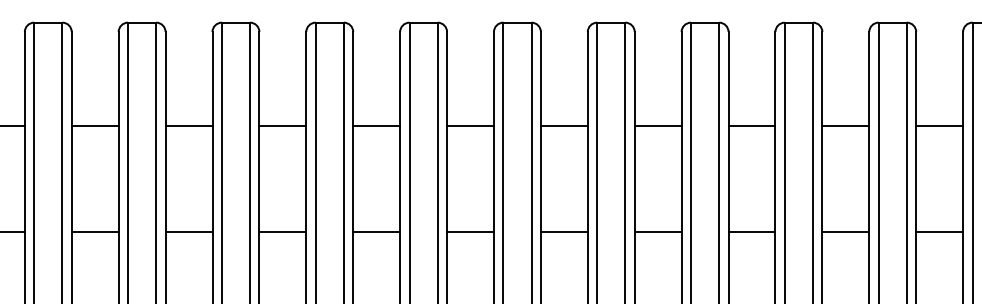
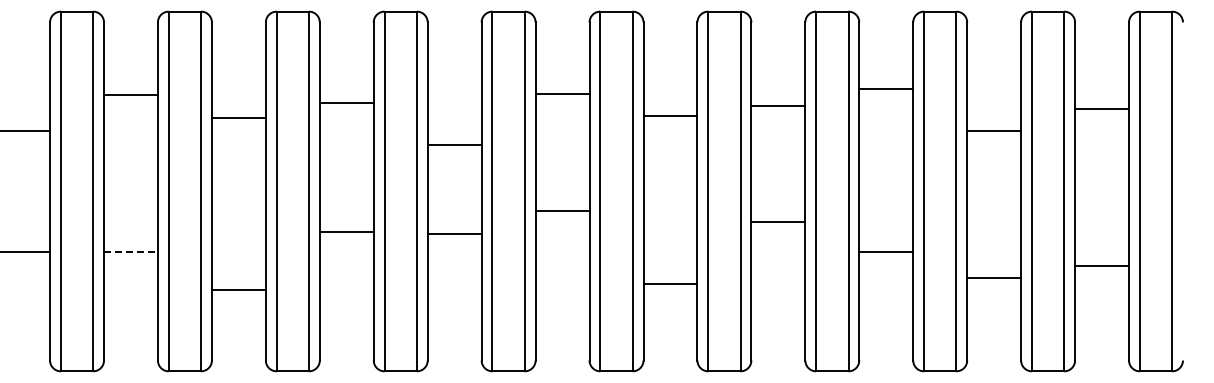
line: (94, 126) -> (130, 94), moved
line: (188, 126) -> (238, 117), moved
line: (282, 126) -> (346, 102), moved
line: (376, 126) -> (454, 144), moved
line: (470, 126) -> (562, 93), moved
line: (564, 126) -> (670, 115), moved
line: (658, 126) -> (778, 105), moved
line: (752, 126) -> (886, 88), moved
line: (940, 126) -> (1102, 108), moved
line: (94, 232) -> (130, 252), solid -> dashed
line: (188, 232) -> (238, 290), moved
line: (282, 232) -> (346, 232), moved
line: (376, 232) -> (454, 234), moved
line: (470, 232) -> (562, 211), moved
line: (564, 232) -> (670, 284), moved
line: (658, 232) -> (778, 222), moved
line: (846, 232) -> (994, 278), moved
line: (940, 232) -> (1102, 266), moved

